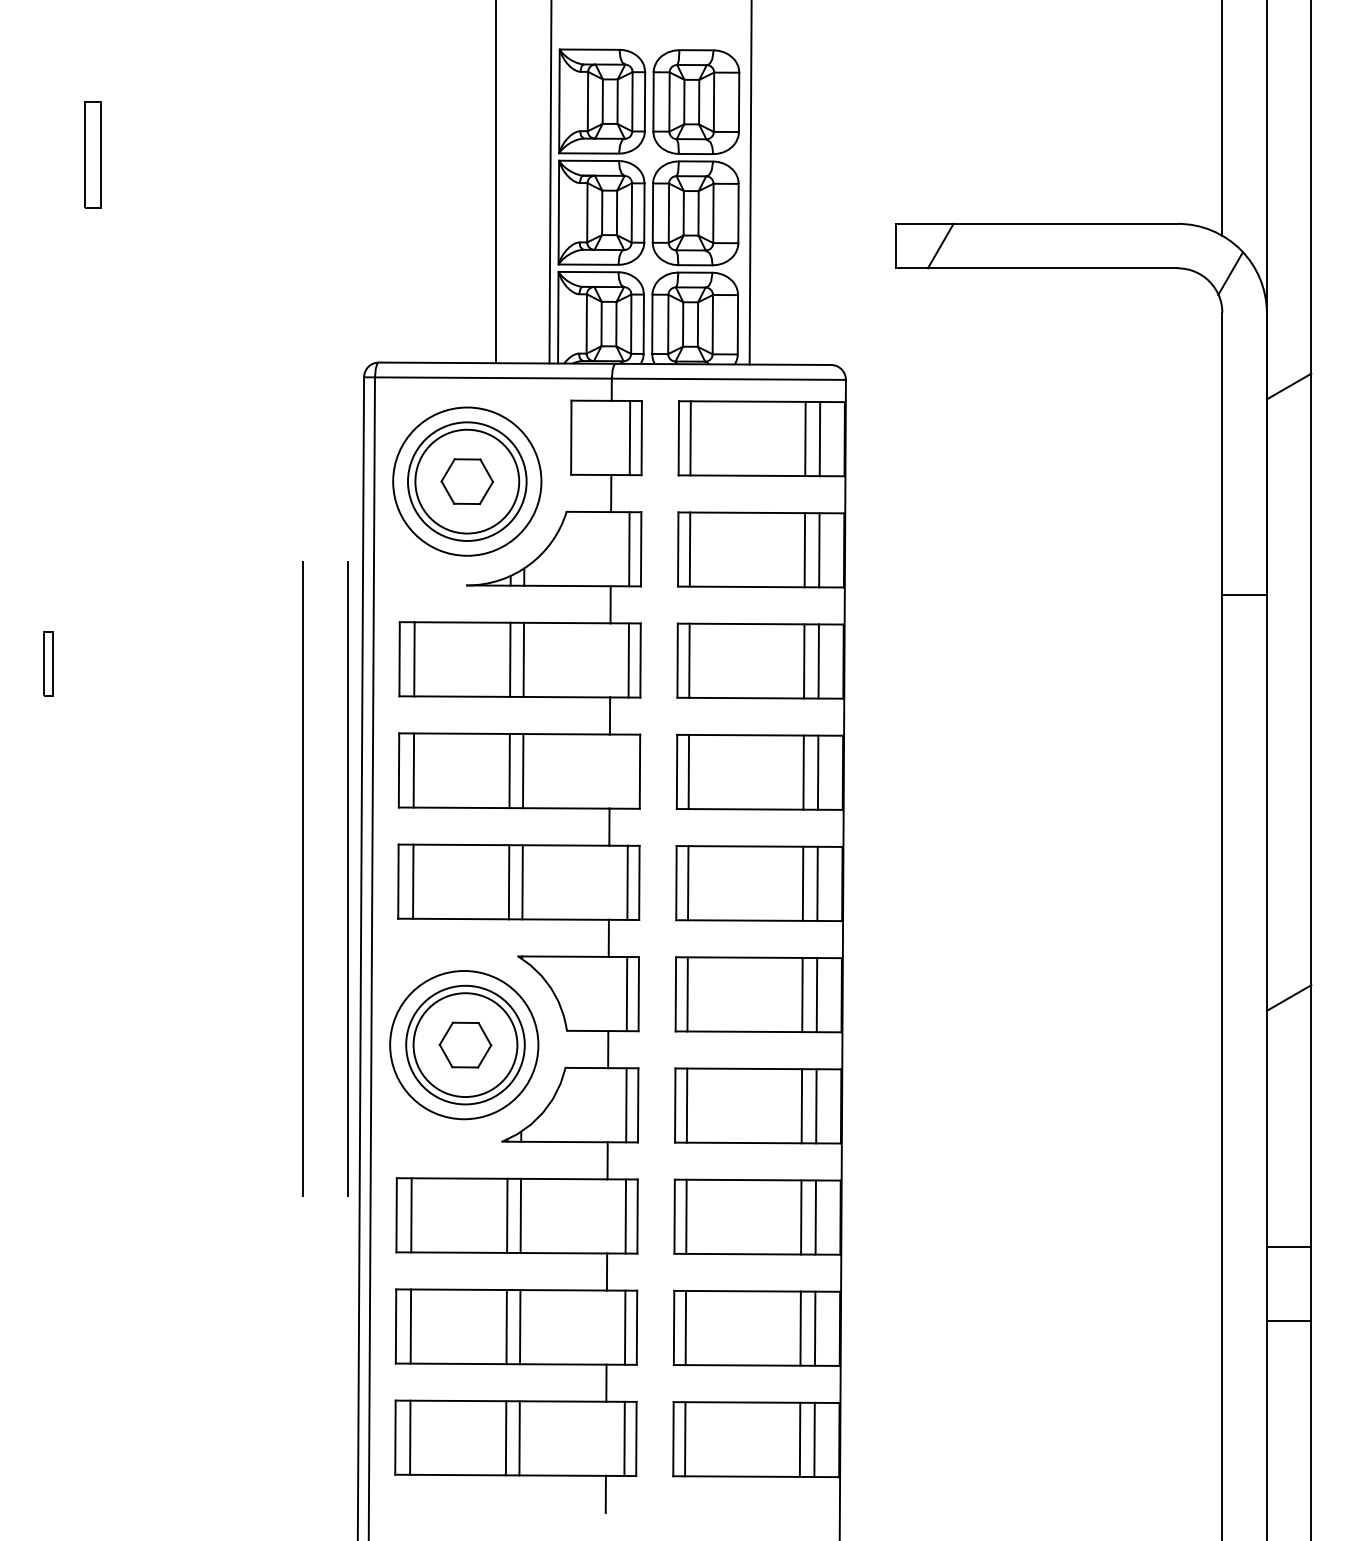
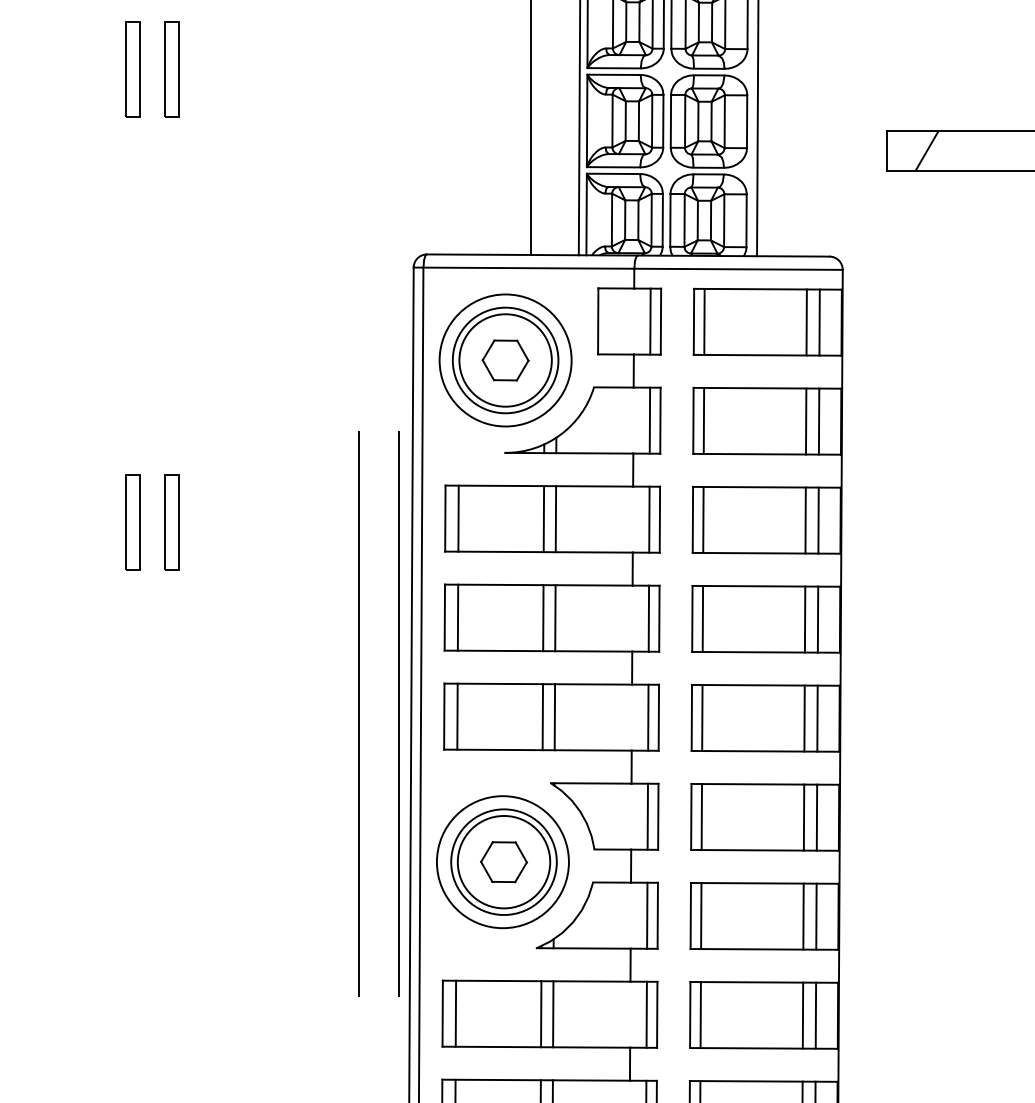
part: (48, 154) -> (132, 69), added
part: (48, 663) -> (132, 522), size x1.67
part: (92, 663) -> (171, 522), added
line: (627, 771) -> (648, 618), added

